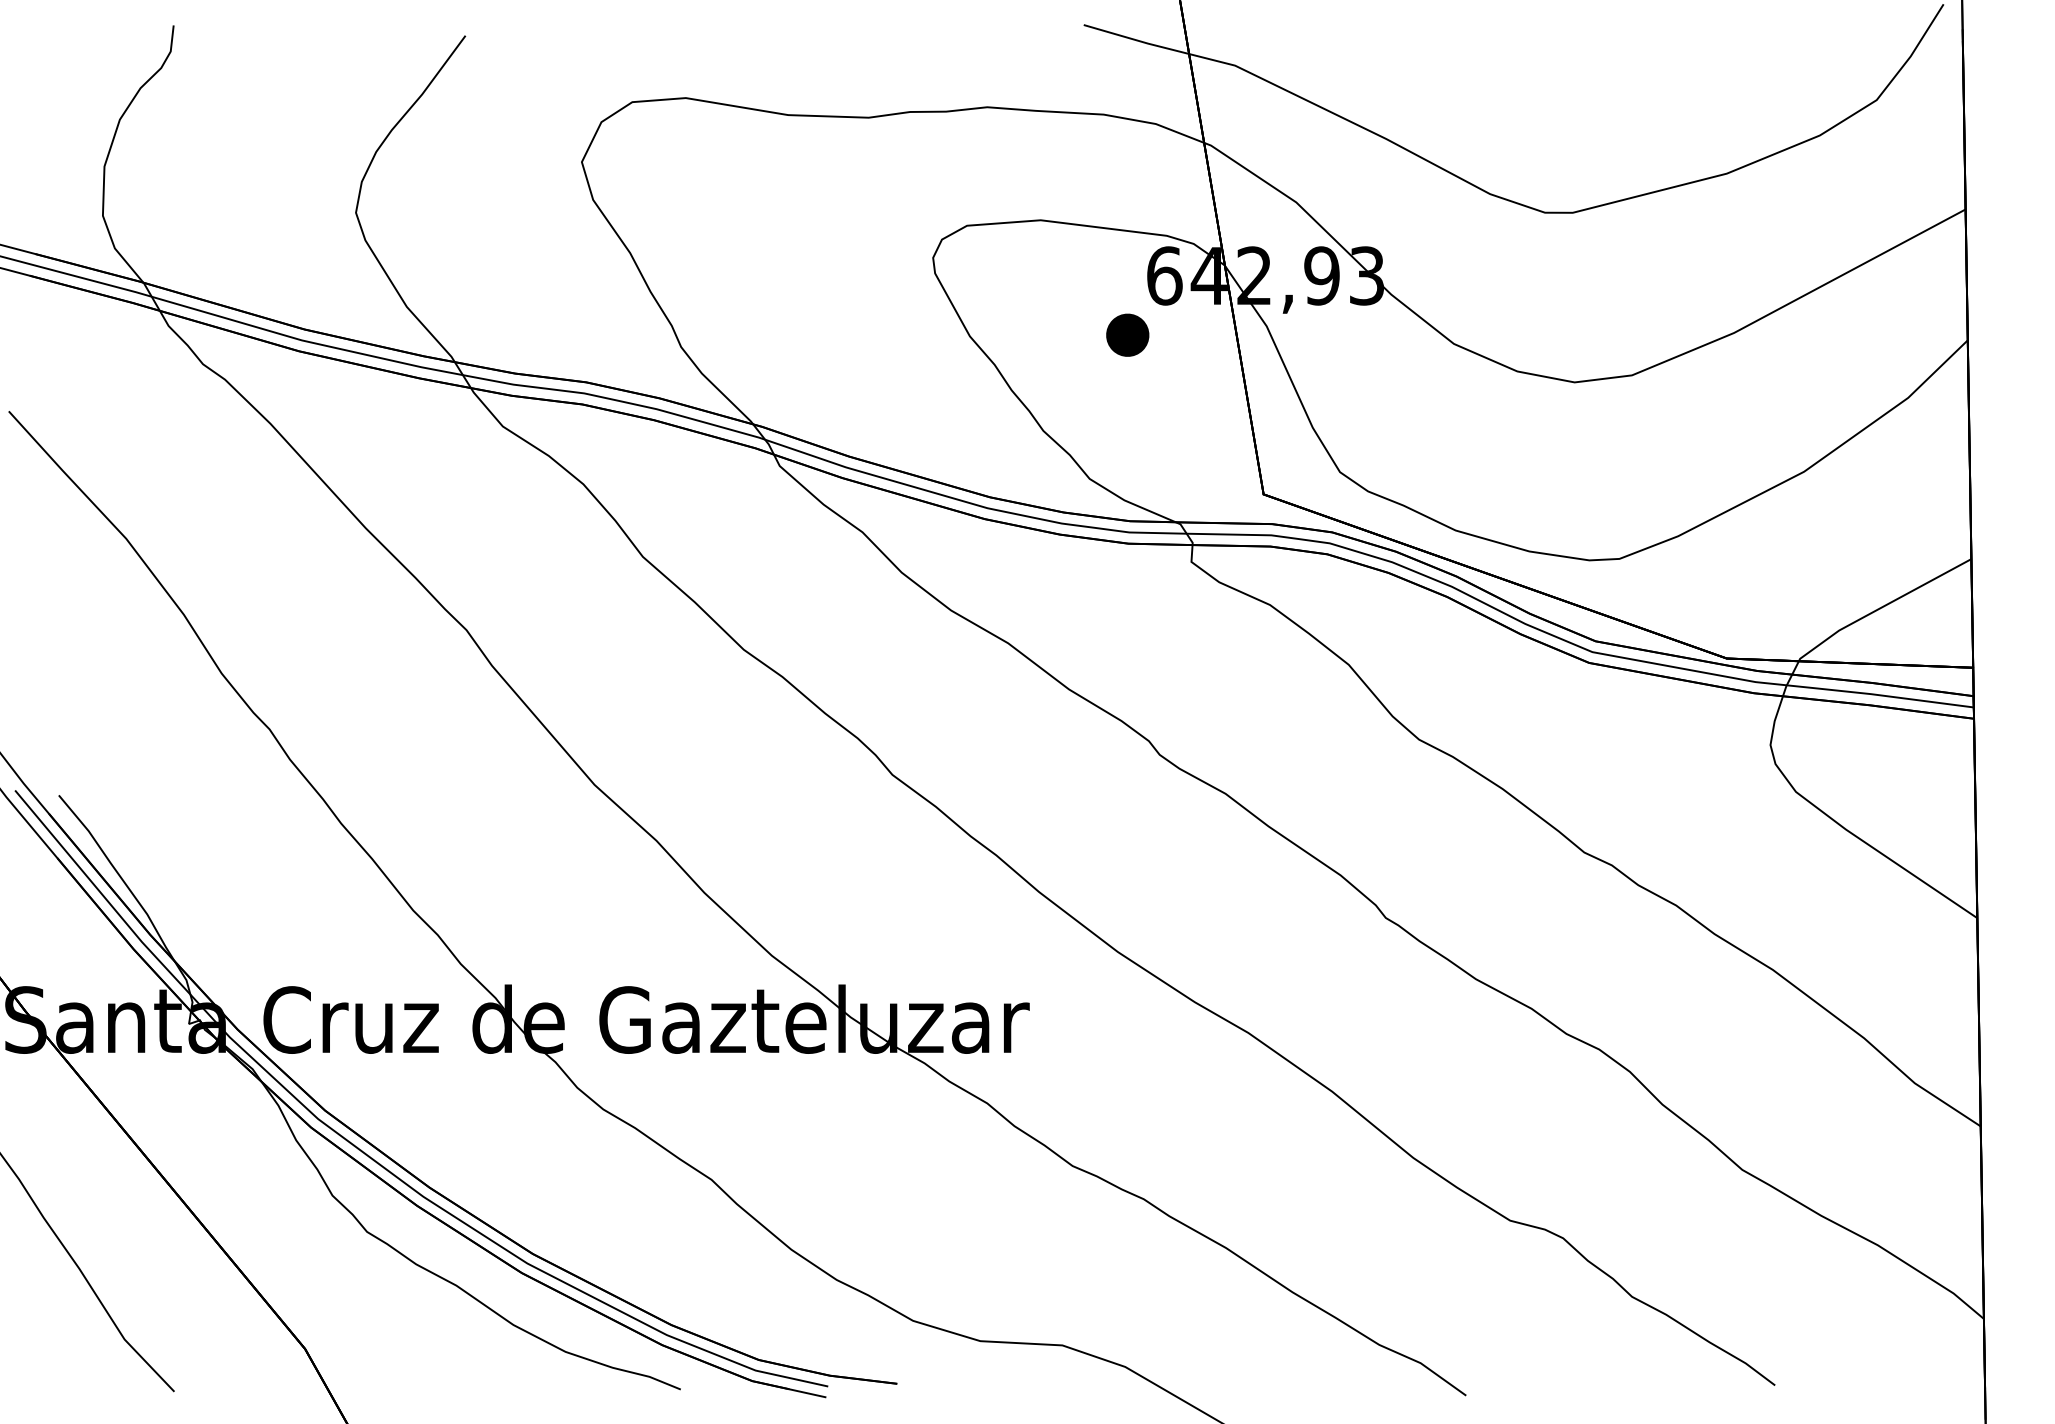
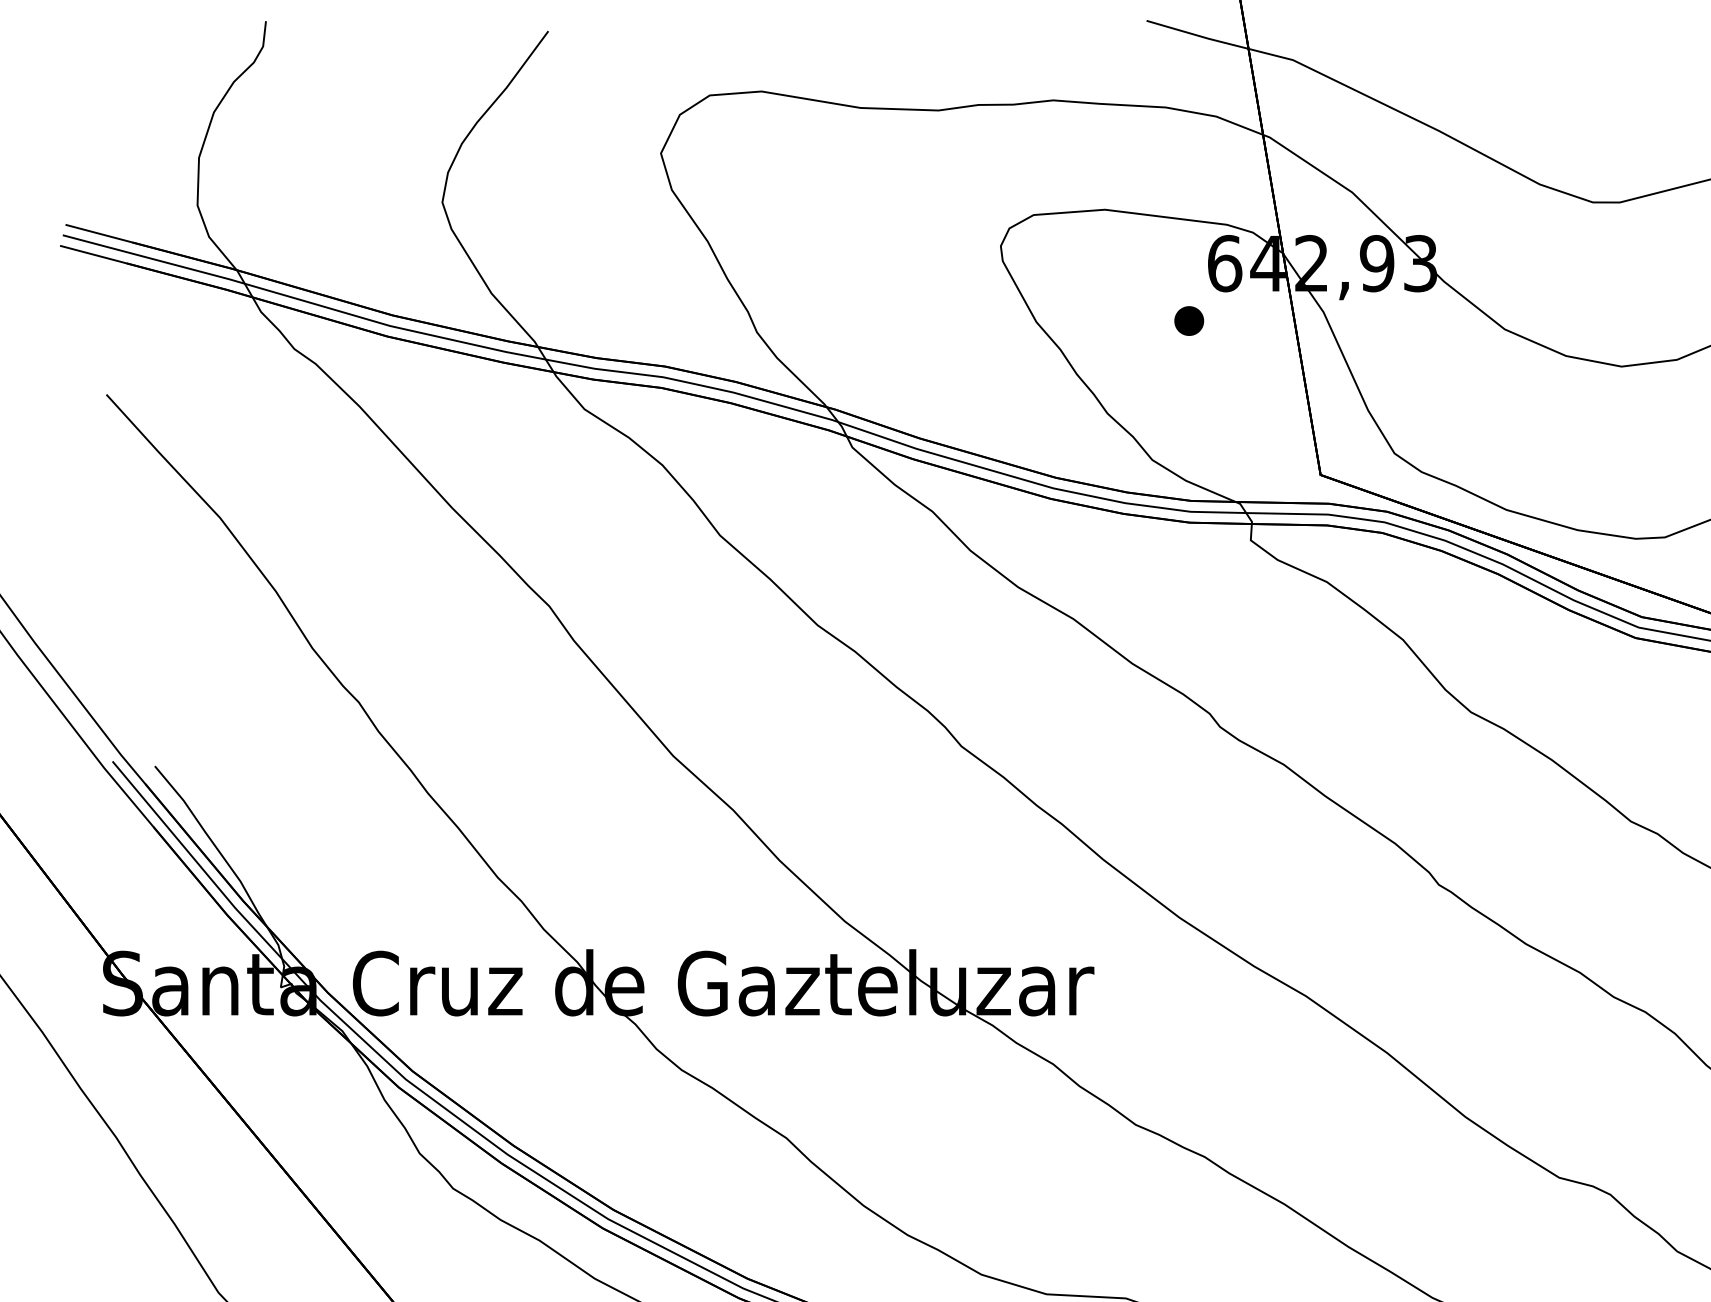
part: (1127, 335) -> (1188, 321), size x0.71

